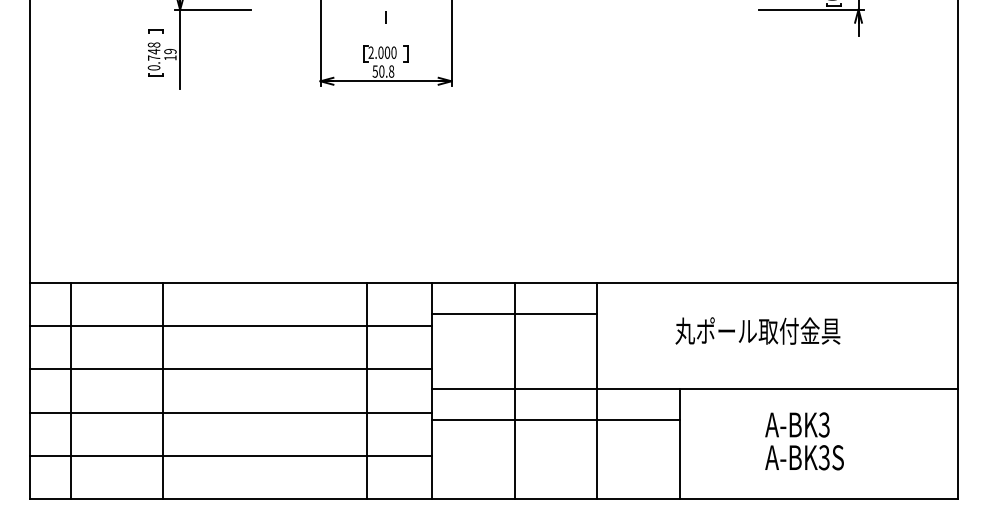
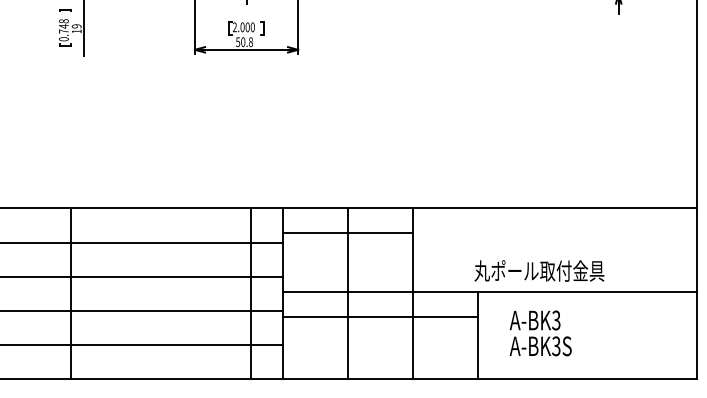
text: (757, 330) -> (539, 270), moved
line: (366, 390) -> (250, 293), moved
text: (804, 441) -> (540, 333), moved

